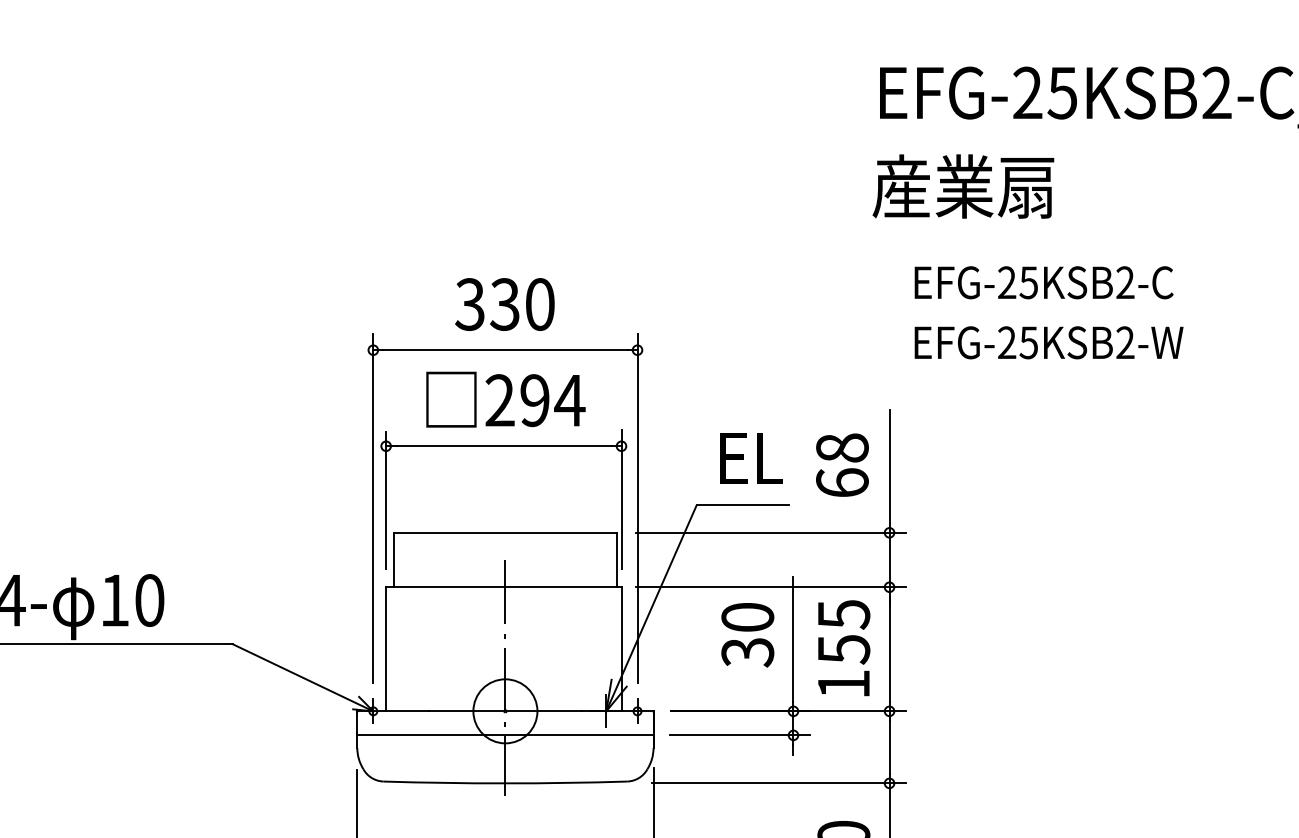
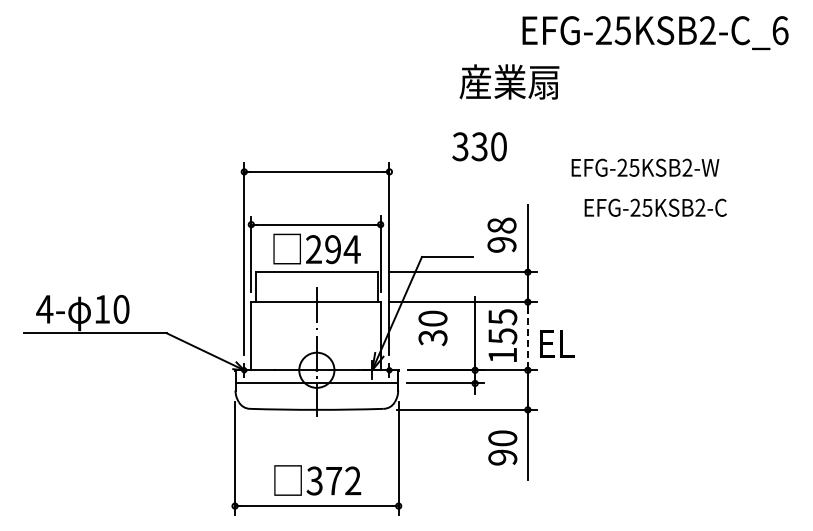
text: (963, 185) -> (509, 81), moved
text: (1043, 282) -> (655, 207), moved
text: (504, 303) -> (479, 146), moved
text: (1049, 342) -> (645, 167), moved
text: (504, 398) -> (316, 248), moved
text: (752, 456) -> (557, 343), moved
text: (841, 482) -> (501, 244), 68 -> 98
text: (746, 635) -> (432, 328), moved
line: (888, 649) -> (527, 336), solid -> dashed

